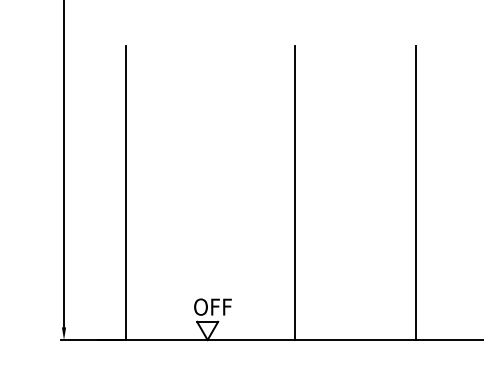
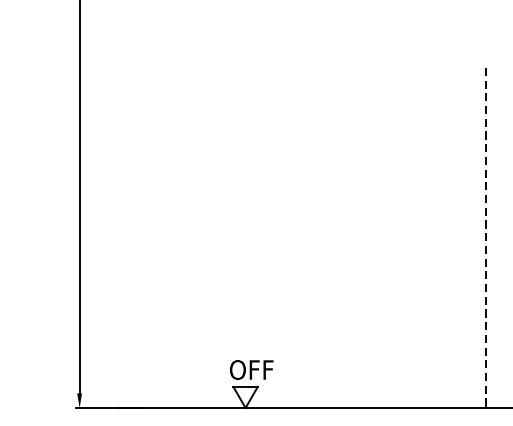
line: (125, 192) -> (150, 237), removed
line: (295, 192) -> (347, 237), removed
line: (415, 193) -> (485, 238), solid -> dashed

